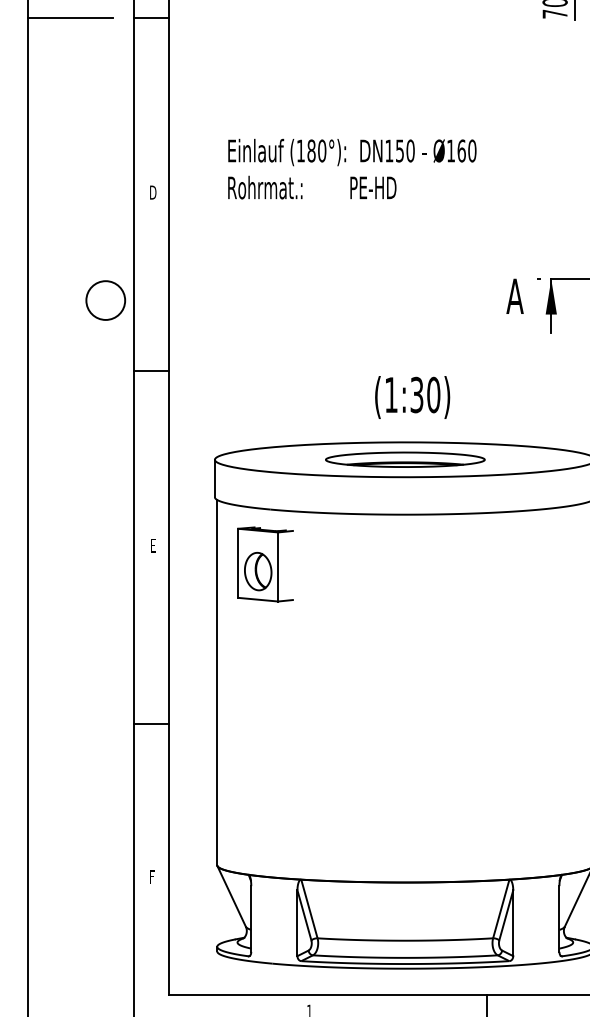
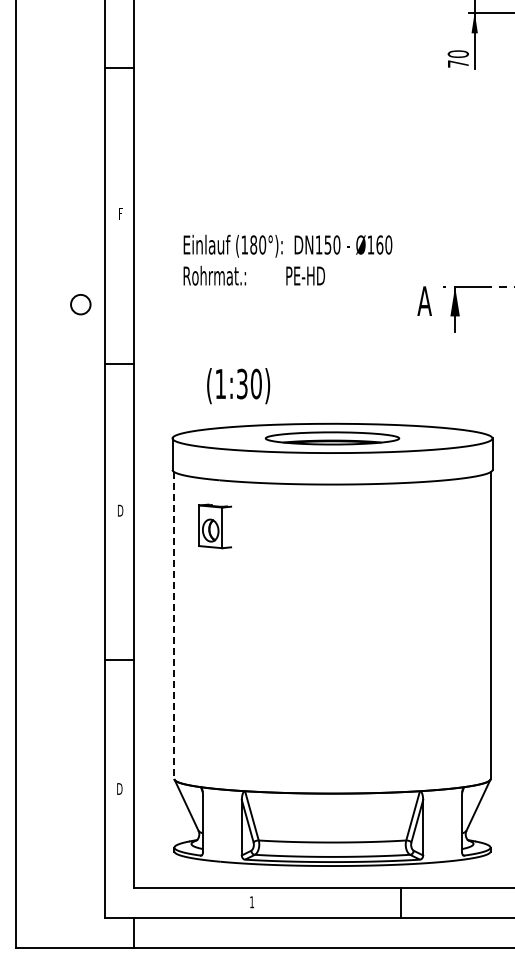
line: (69, 18) -> (50, 67), removed
text: (351, 168) -> (287, 259), moved
text: (153, 192) -> (120, 213), D -> F
circle: (105, 300) -> (80, 304), size x0.6
text: (412, 397) -> (238, 386), moved
text: (153, 545) -> (120, 510), E -> D
part: (264, 564) -> (214, 526), size x0.7
line: (217, 683) -> (174, 626), solid -> dashed
text: (151, 876) -> (119, 788), F -> D

